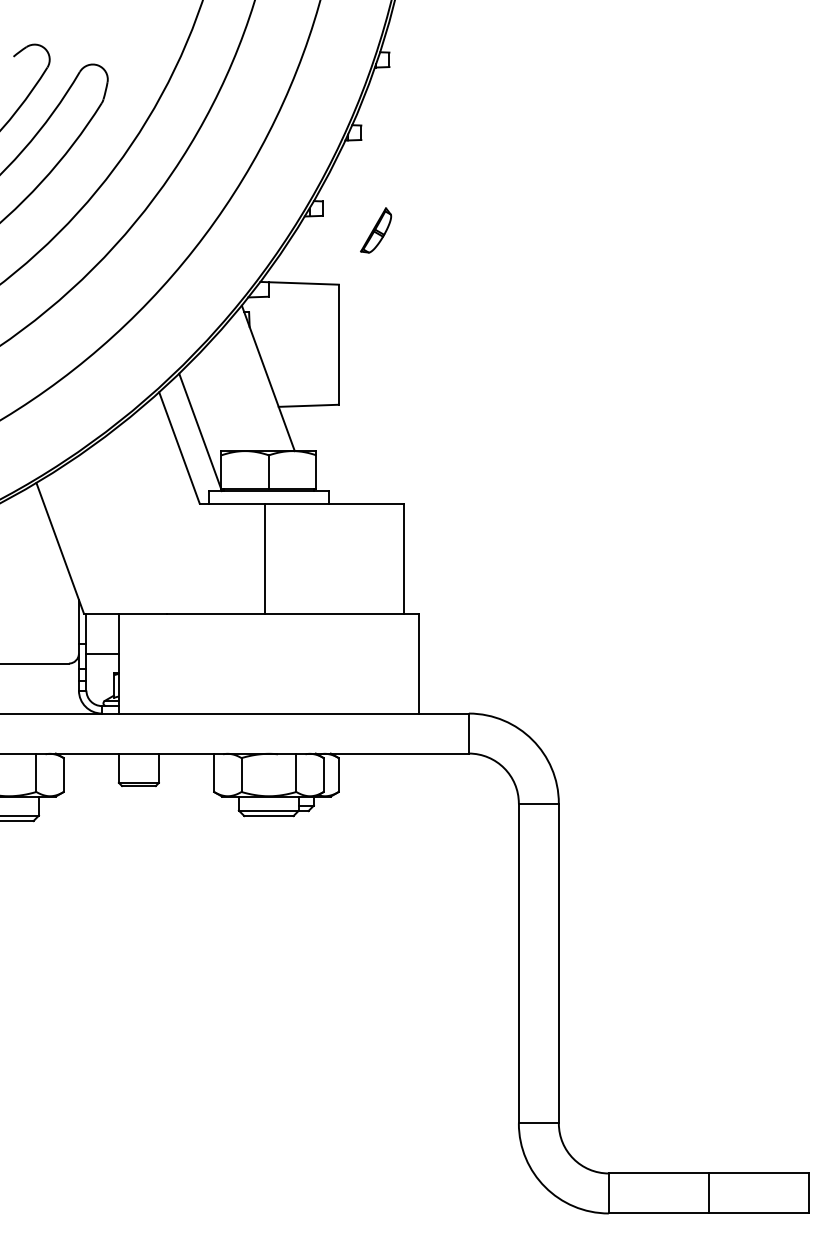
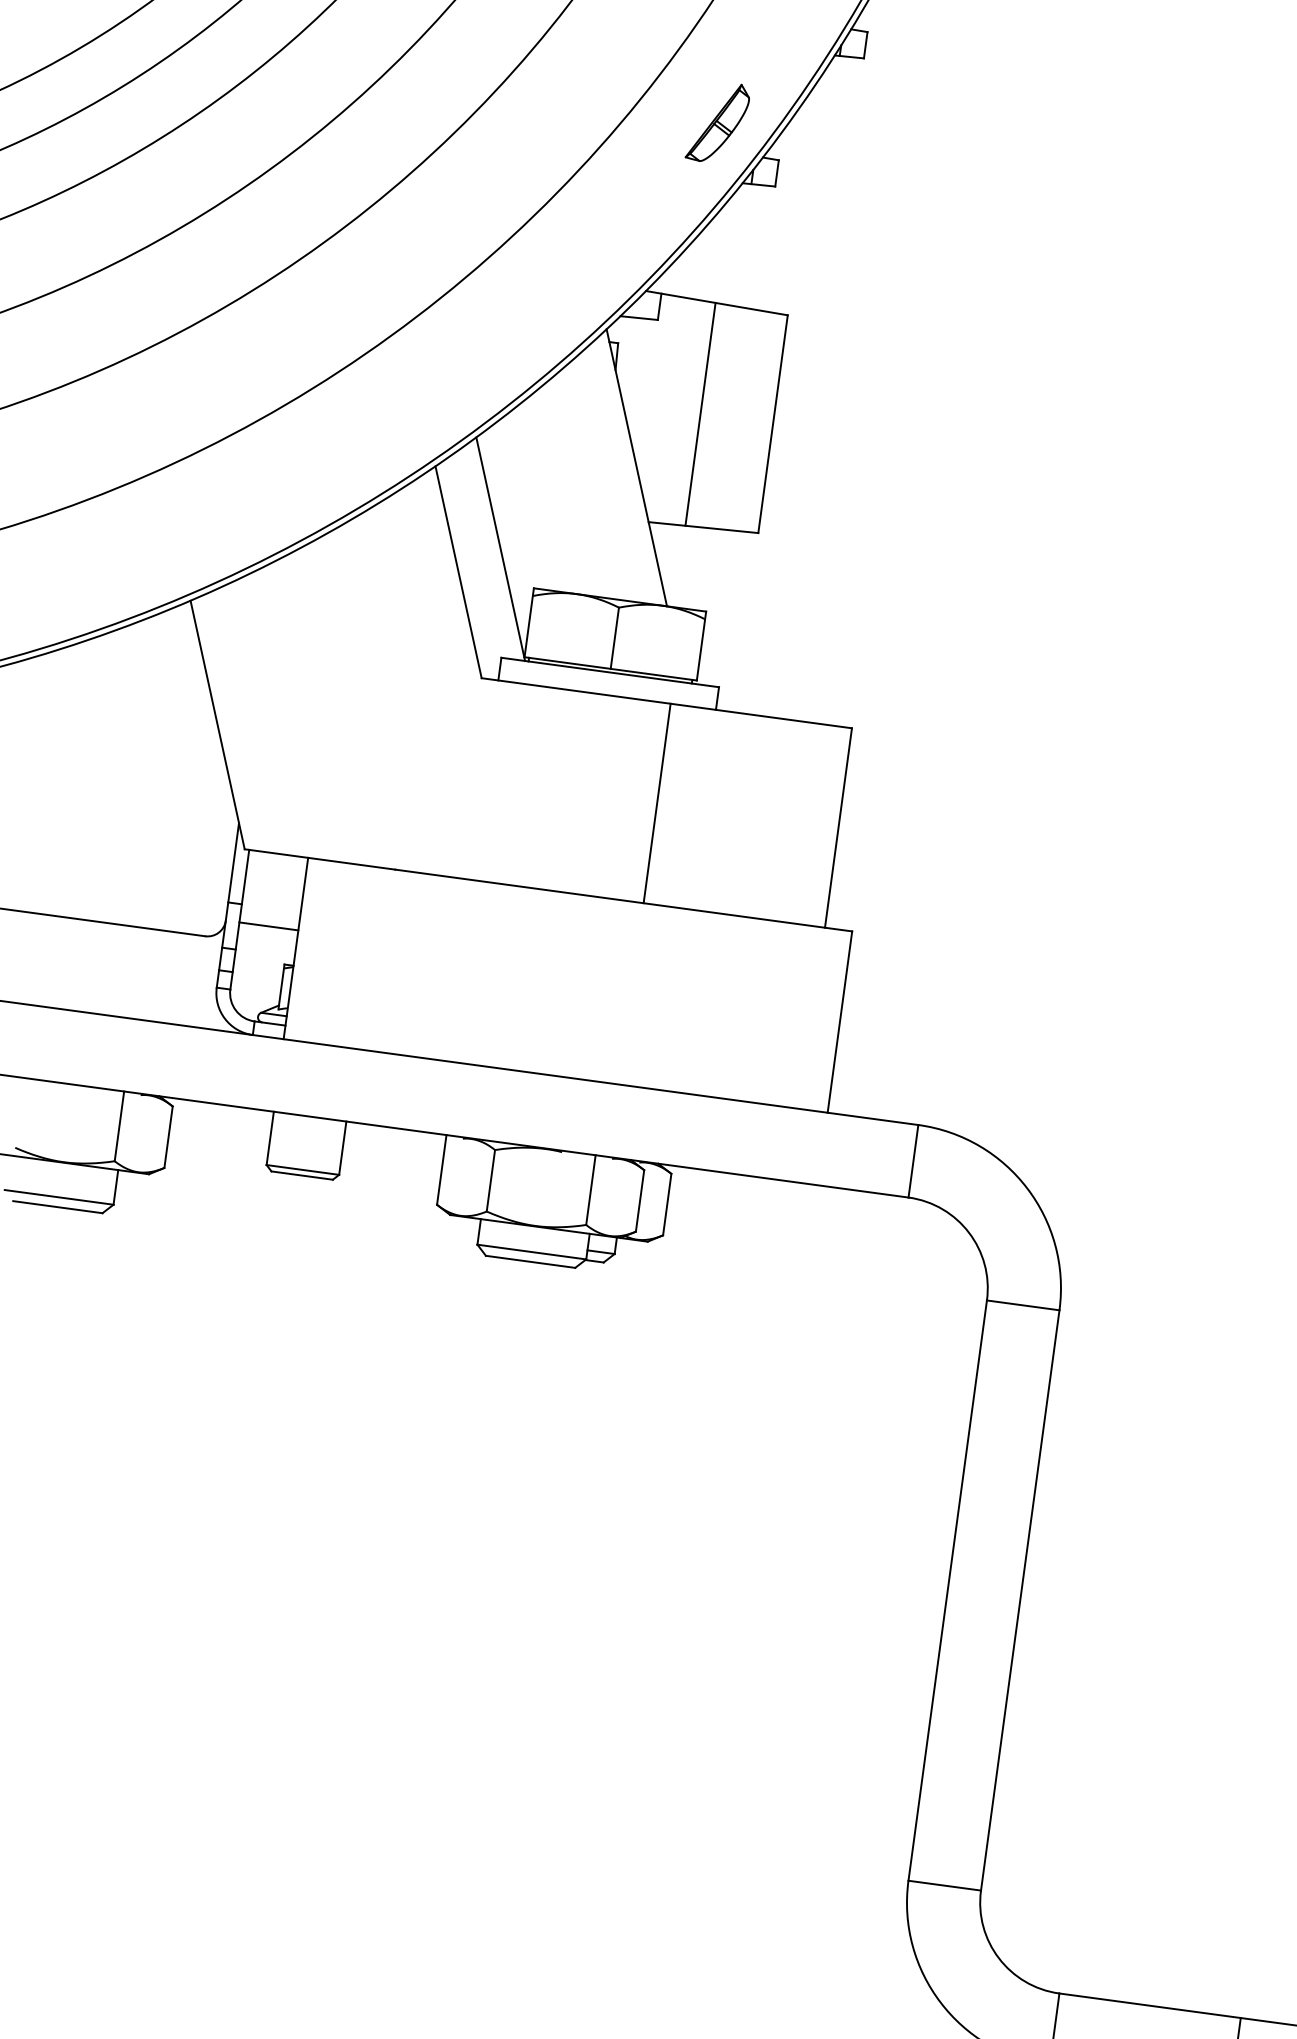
part: (376, 230) -> (718, 122), moved
line: (298, 344) -> (699, 413), added
line: (264, 558) -> (656, 803), moved

